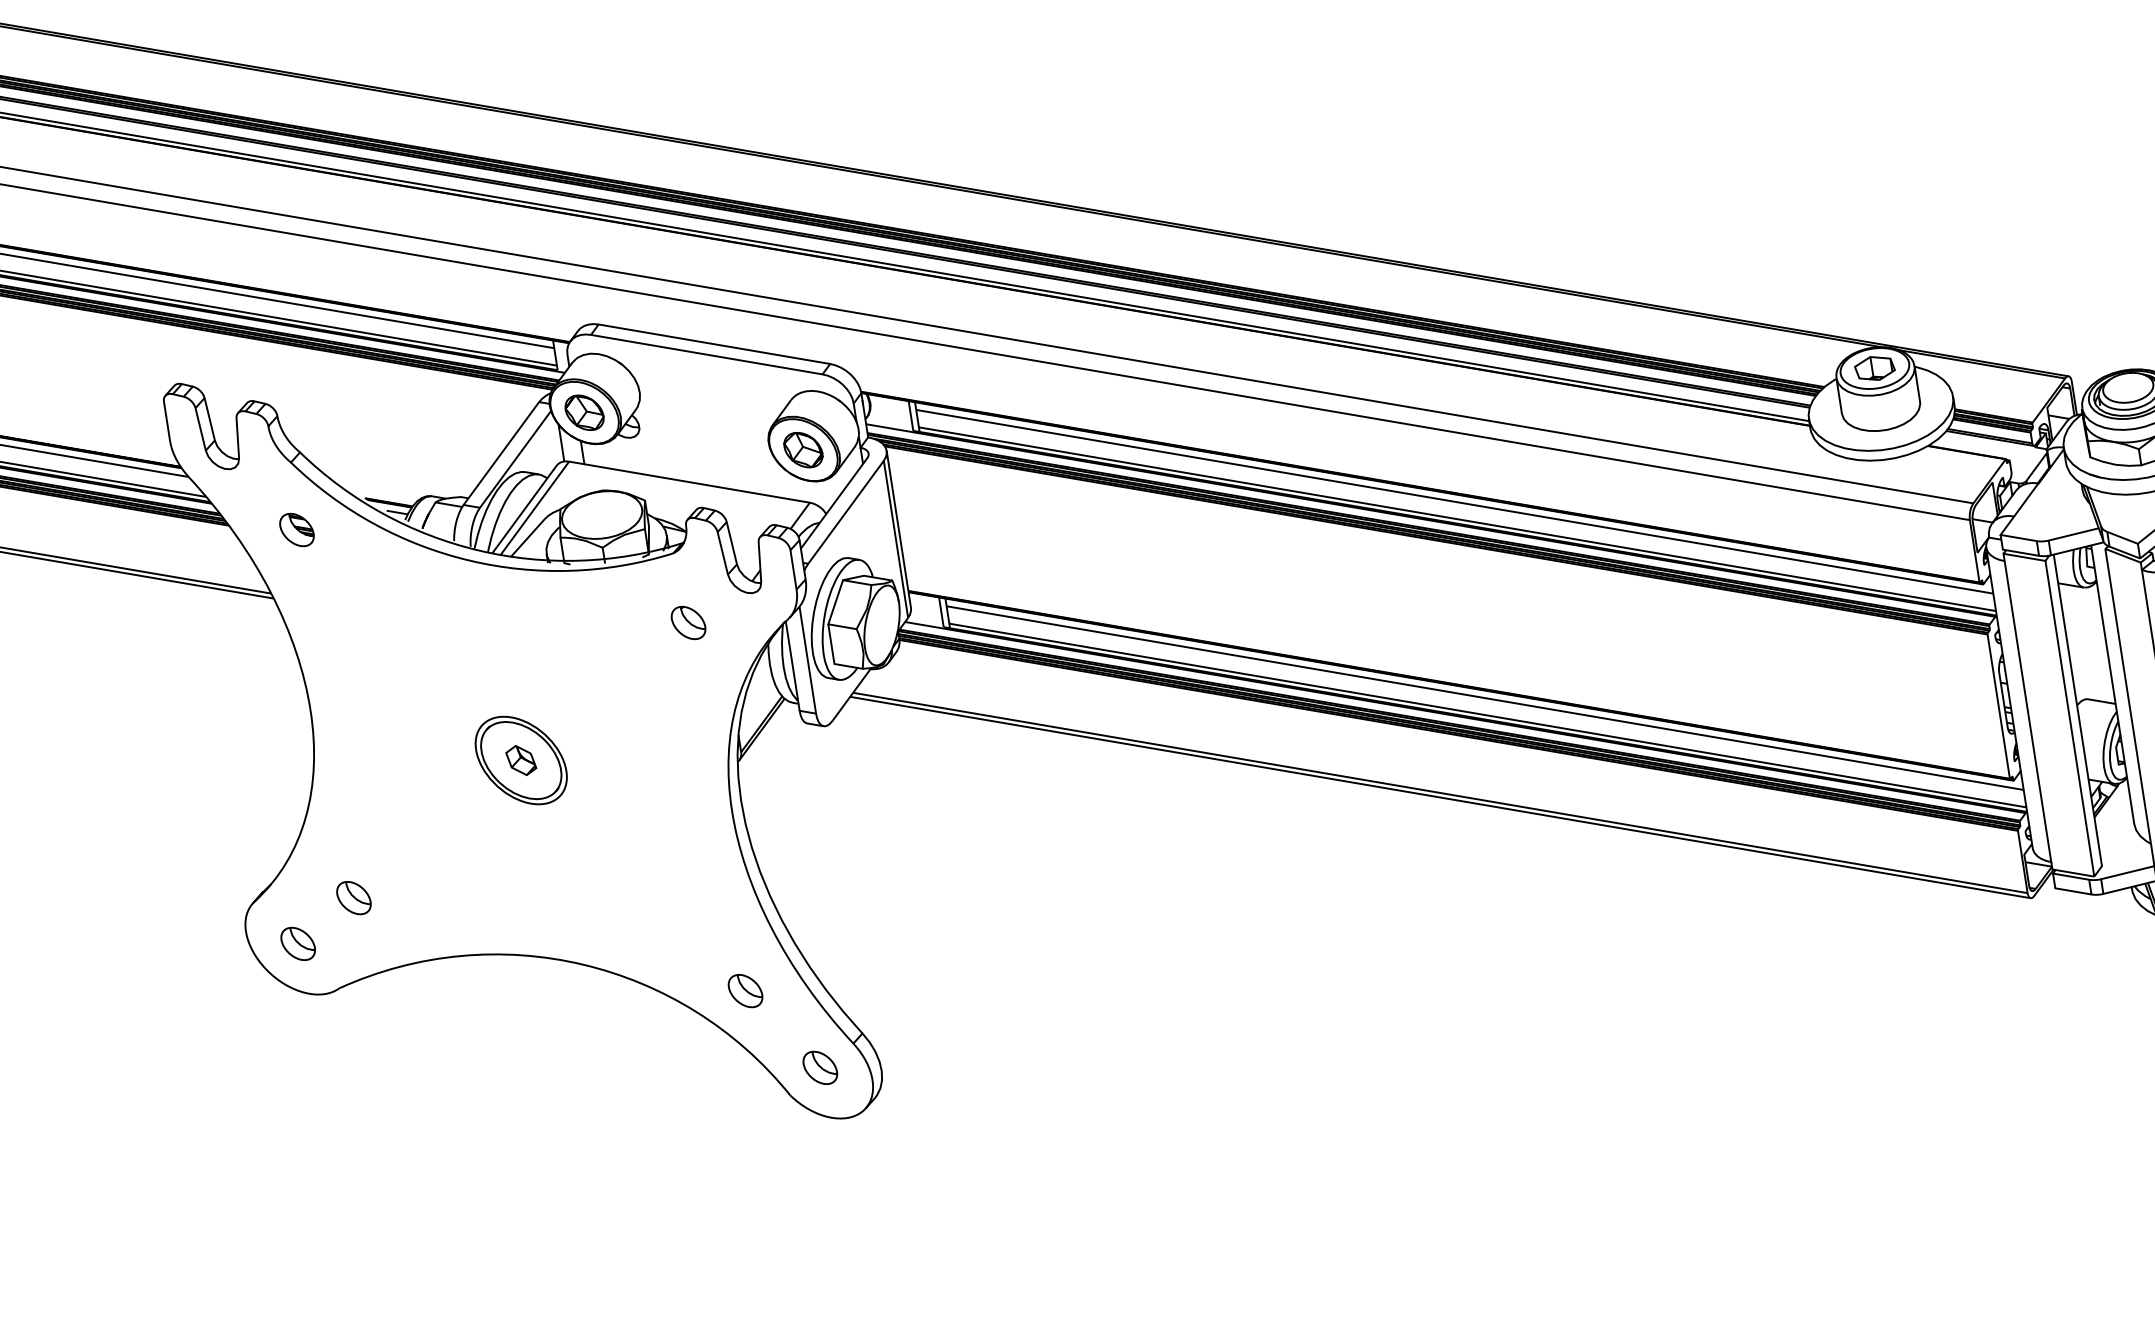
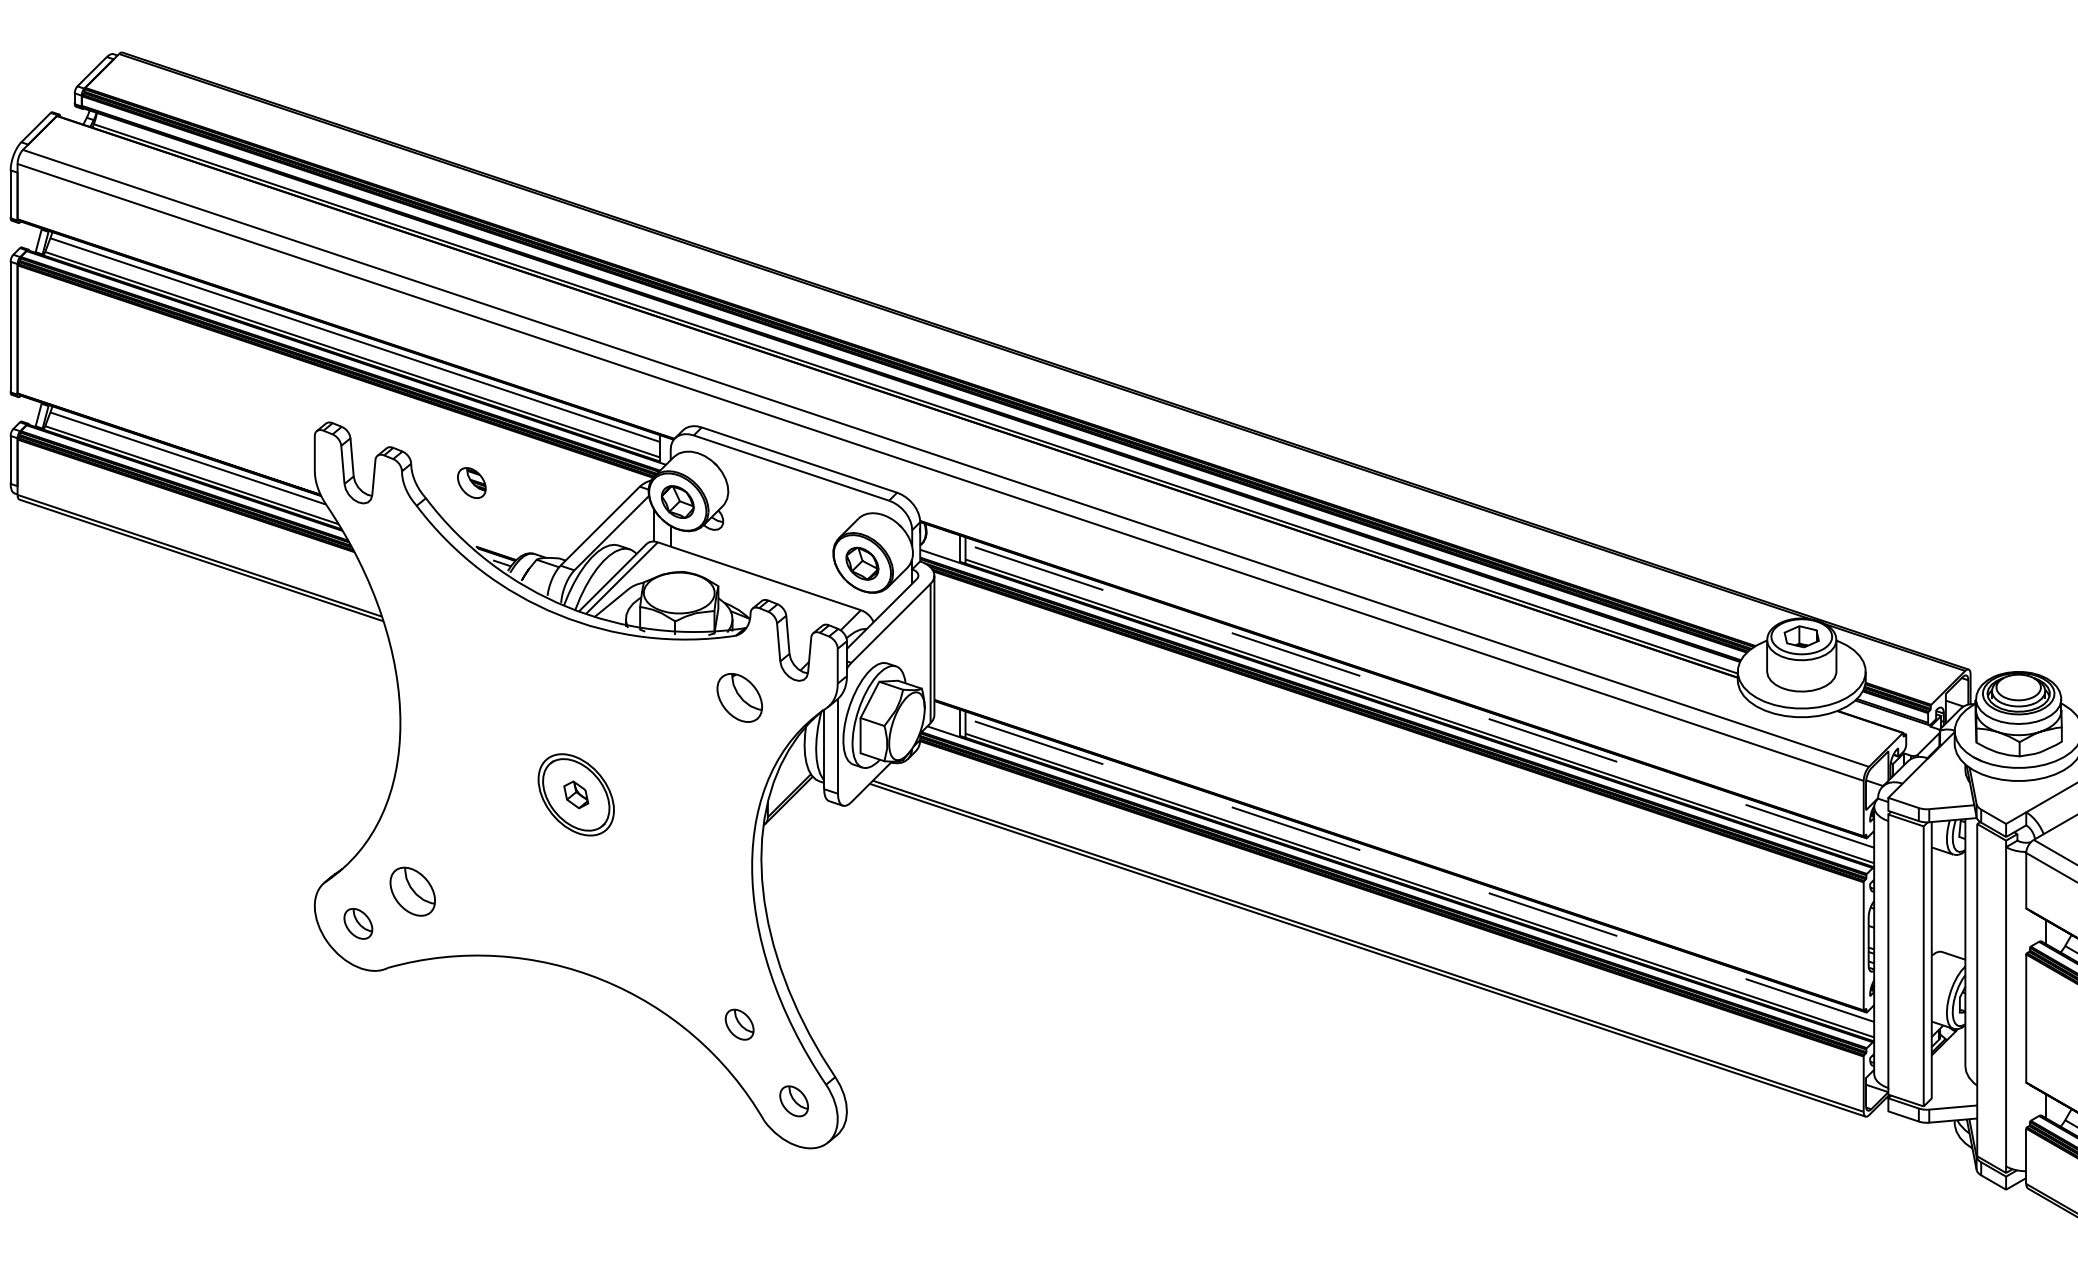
line: (1454, 501) -> (1419, 695), solid -> dashed
part: (296, 529) -> (471, 482), moved
part: (688, 623) -> (739, 698), size x1.6
line: (1484, 697) -> (1419, 869), solid -> dashed
part: (353, 898) -> (412, 891), size x1.6

